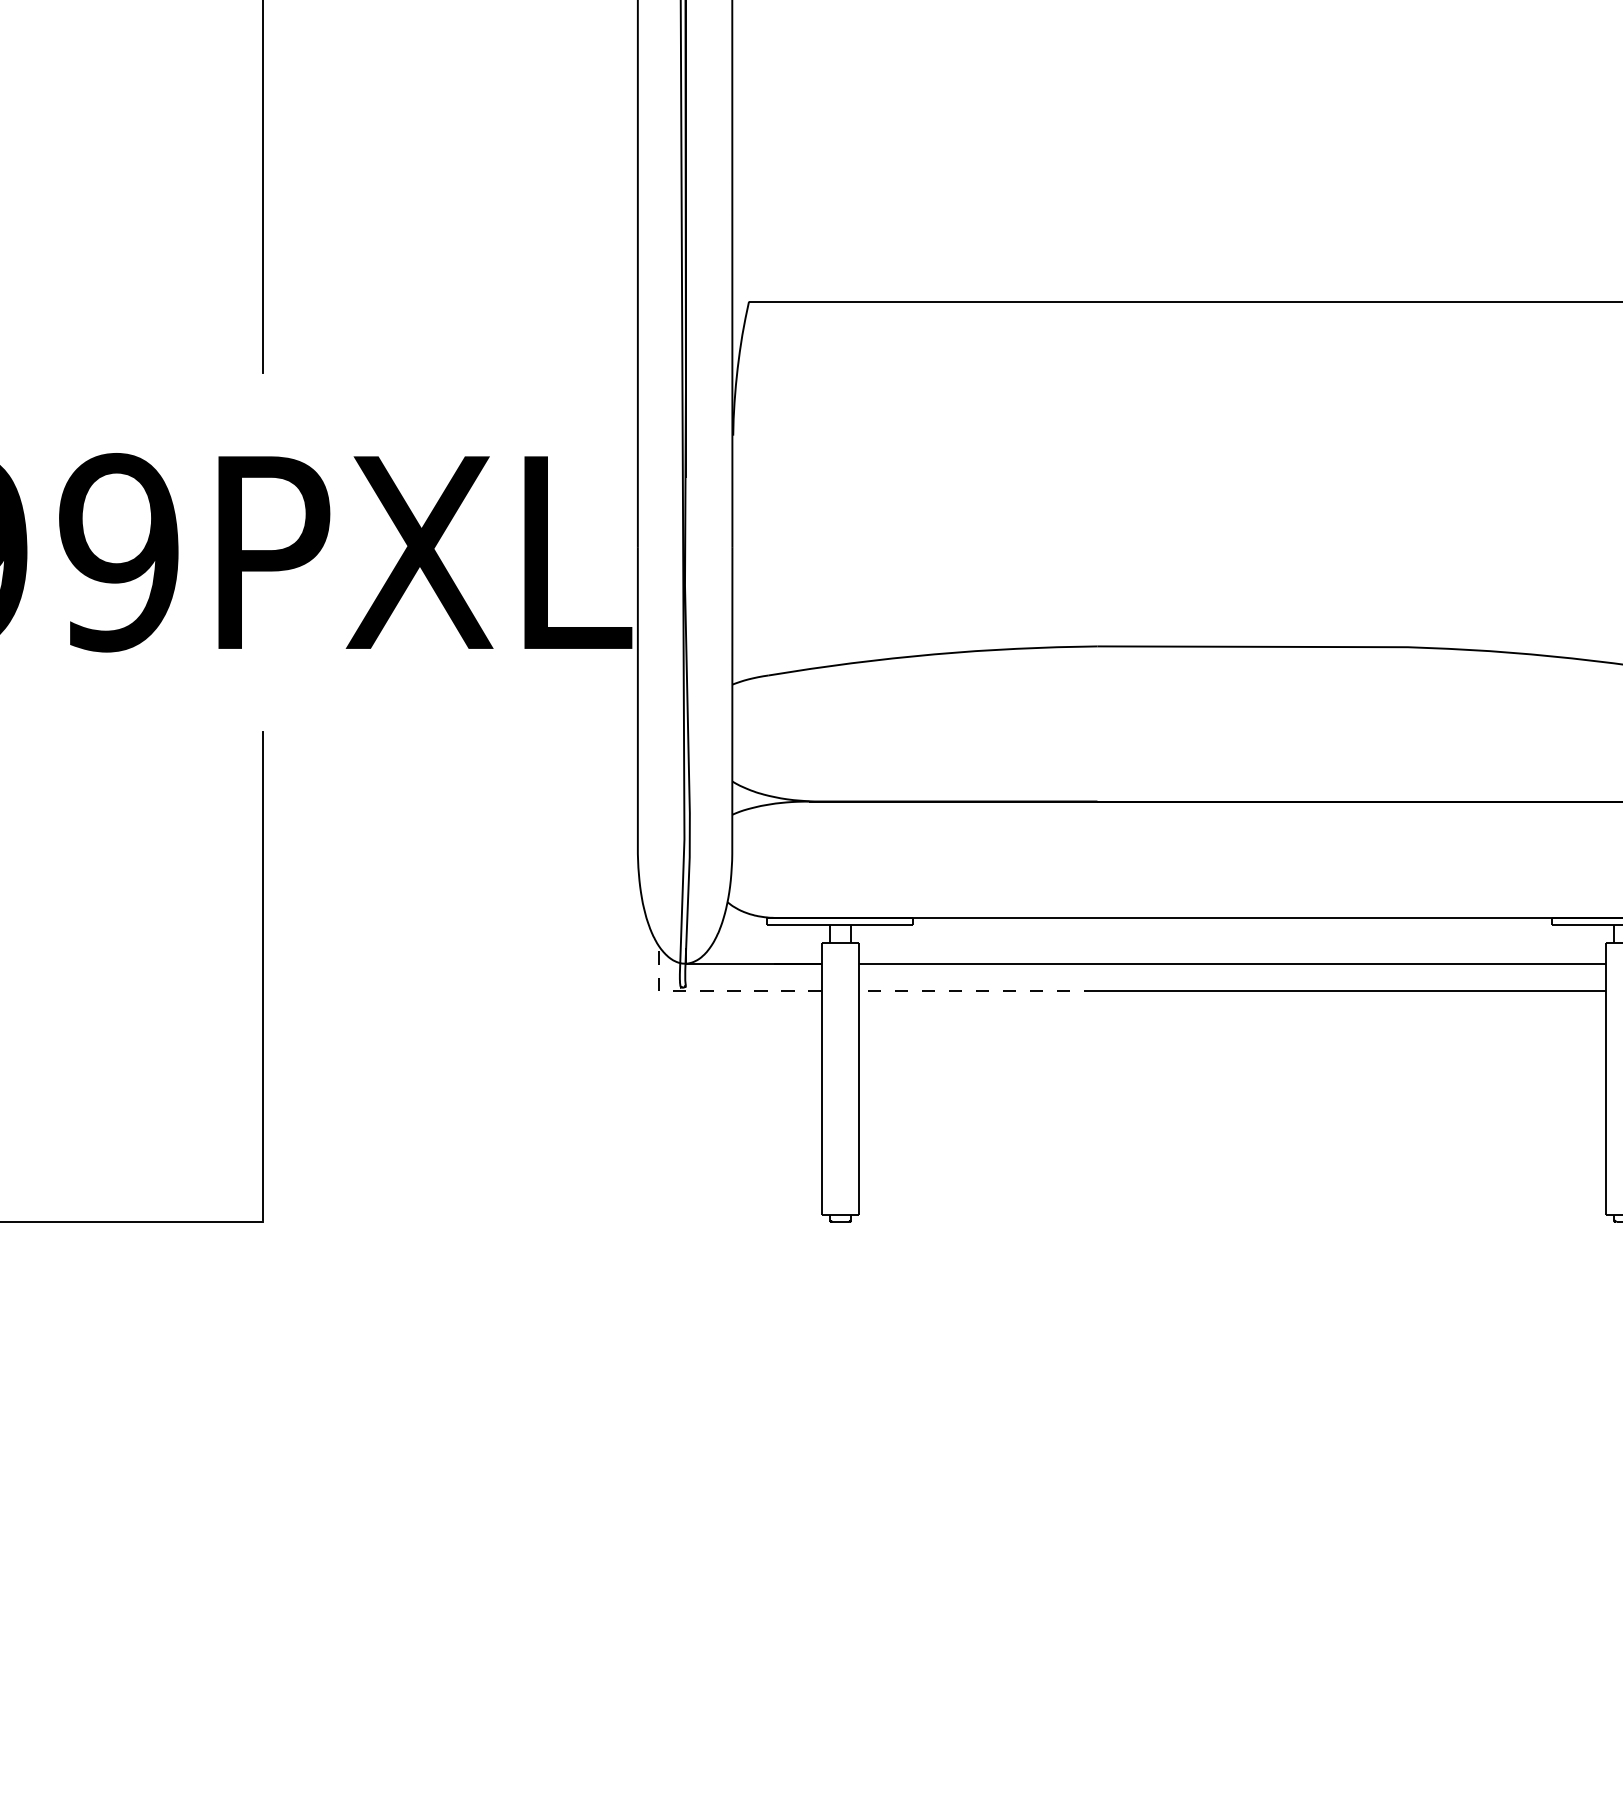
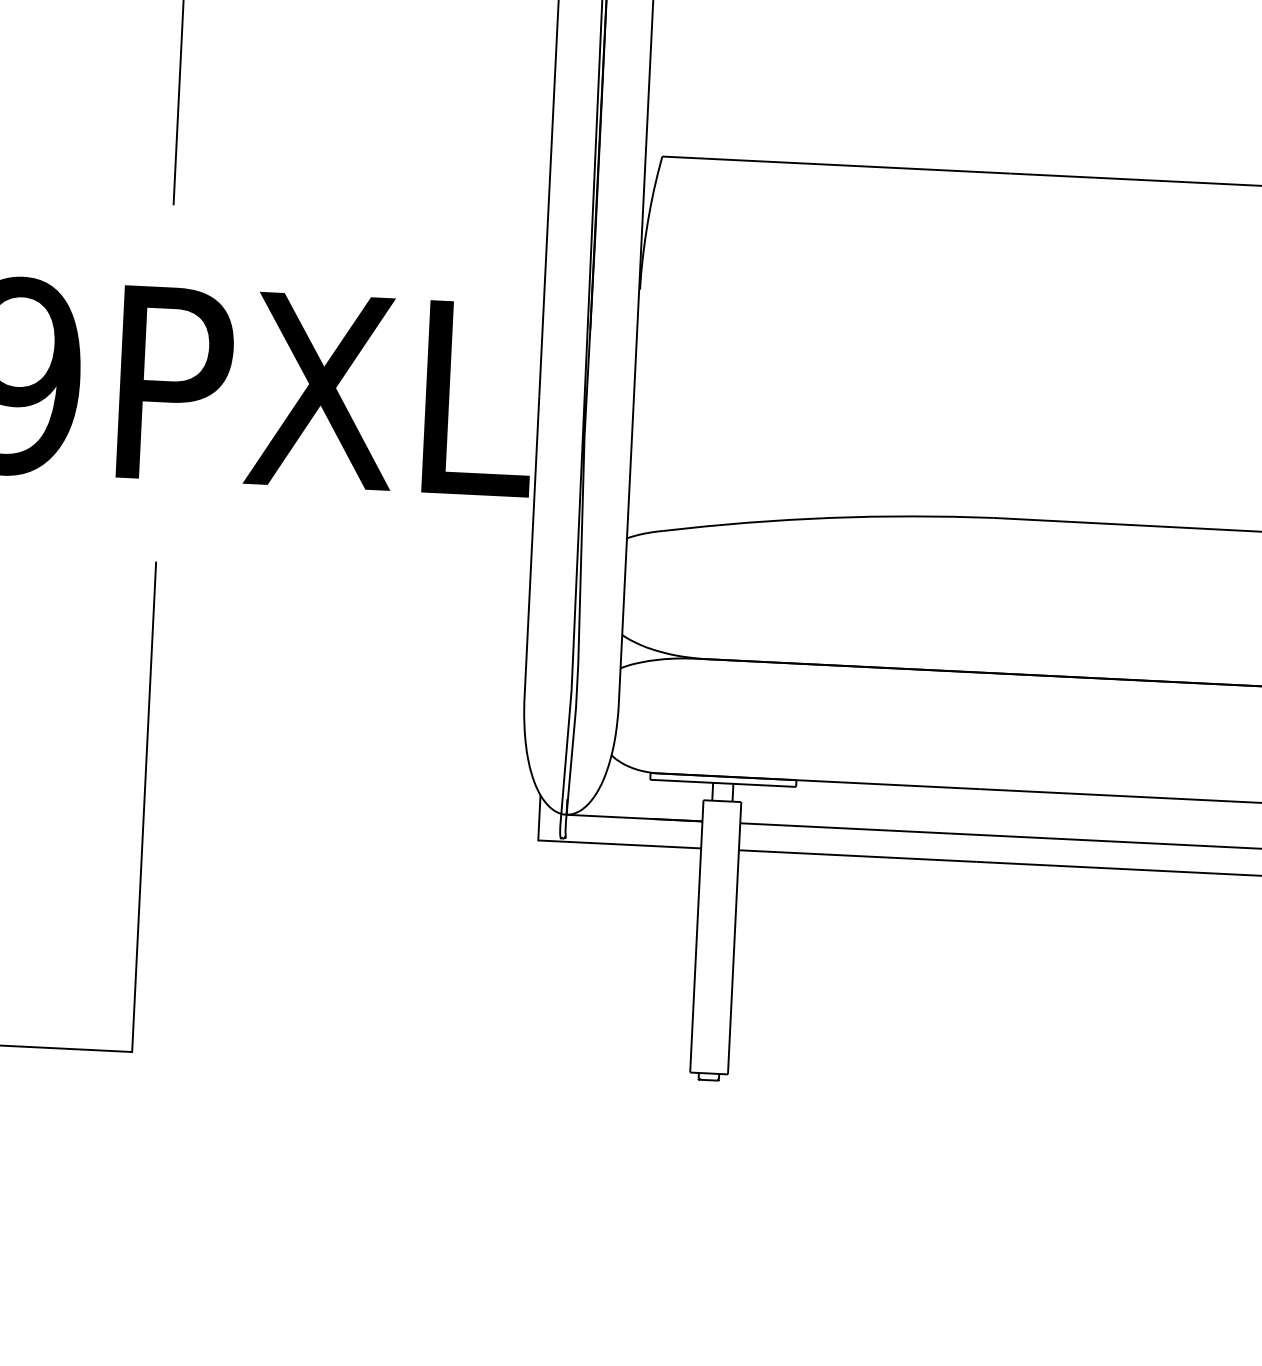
line: (716, 990) -> (596, 843), dashed -> solid
line: (977, 990) -> (856, 855), dashed -> solid

